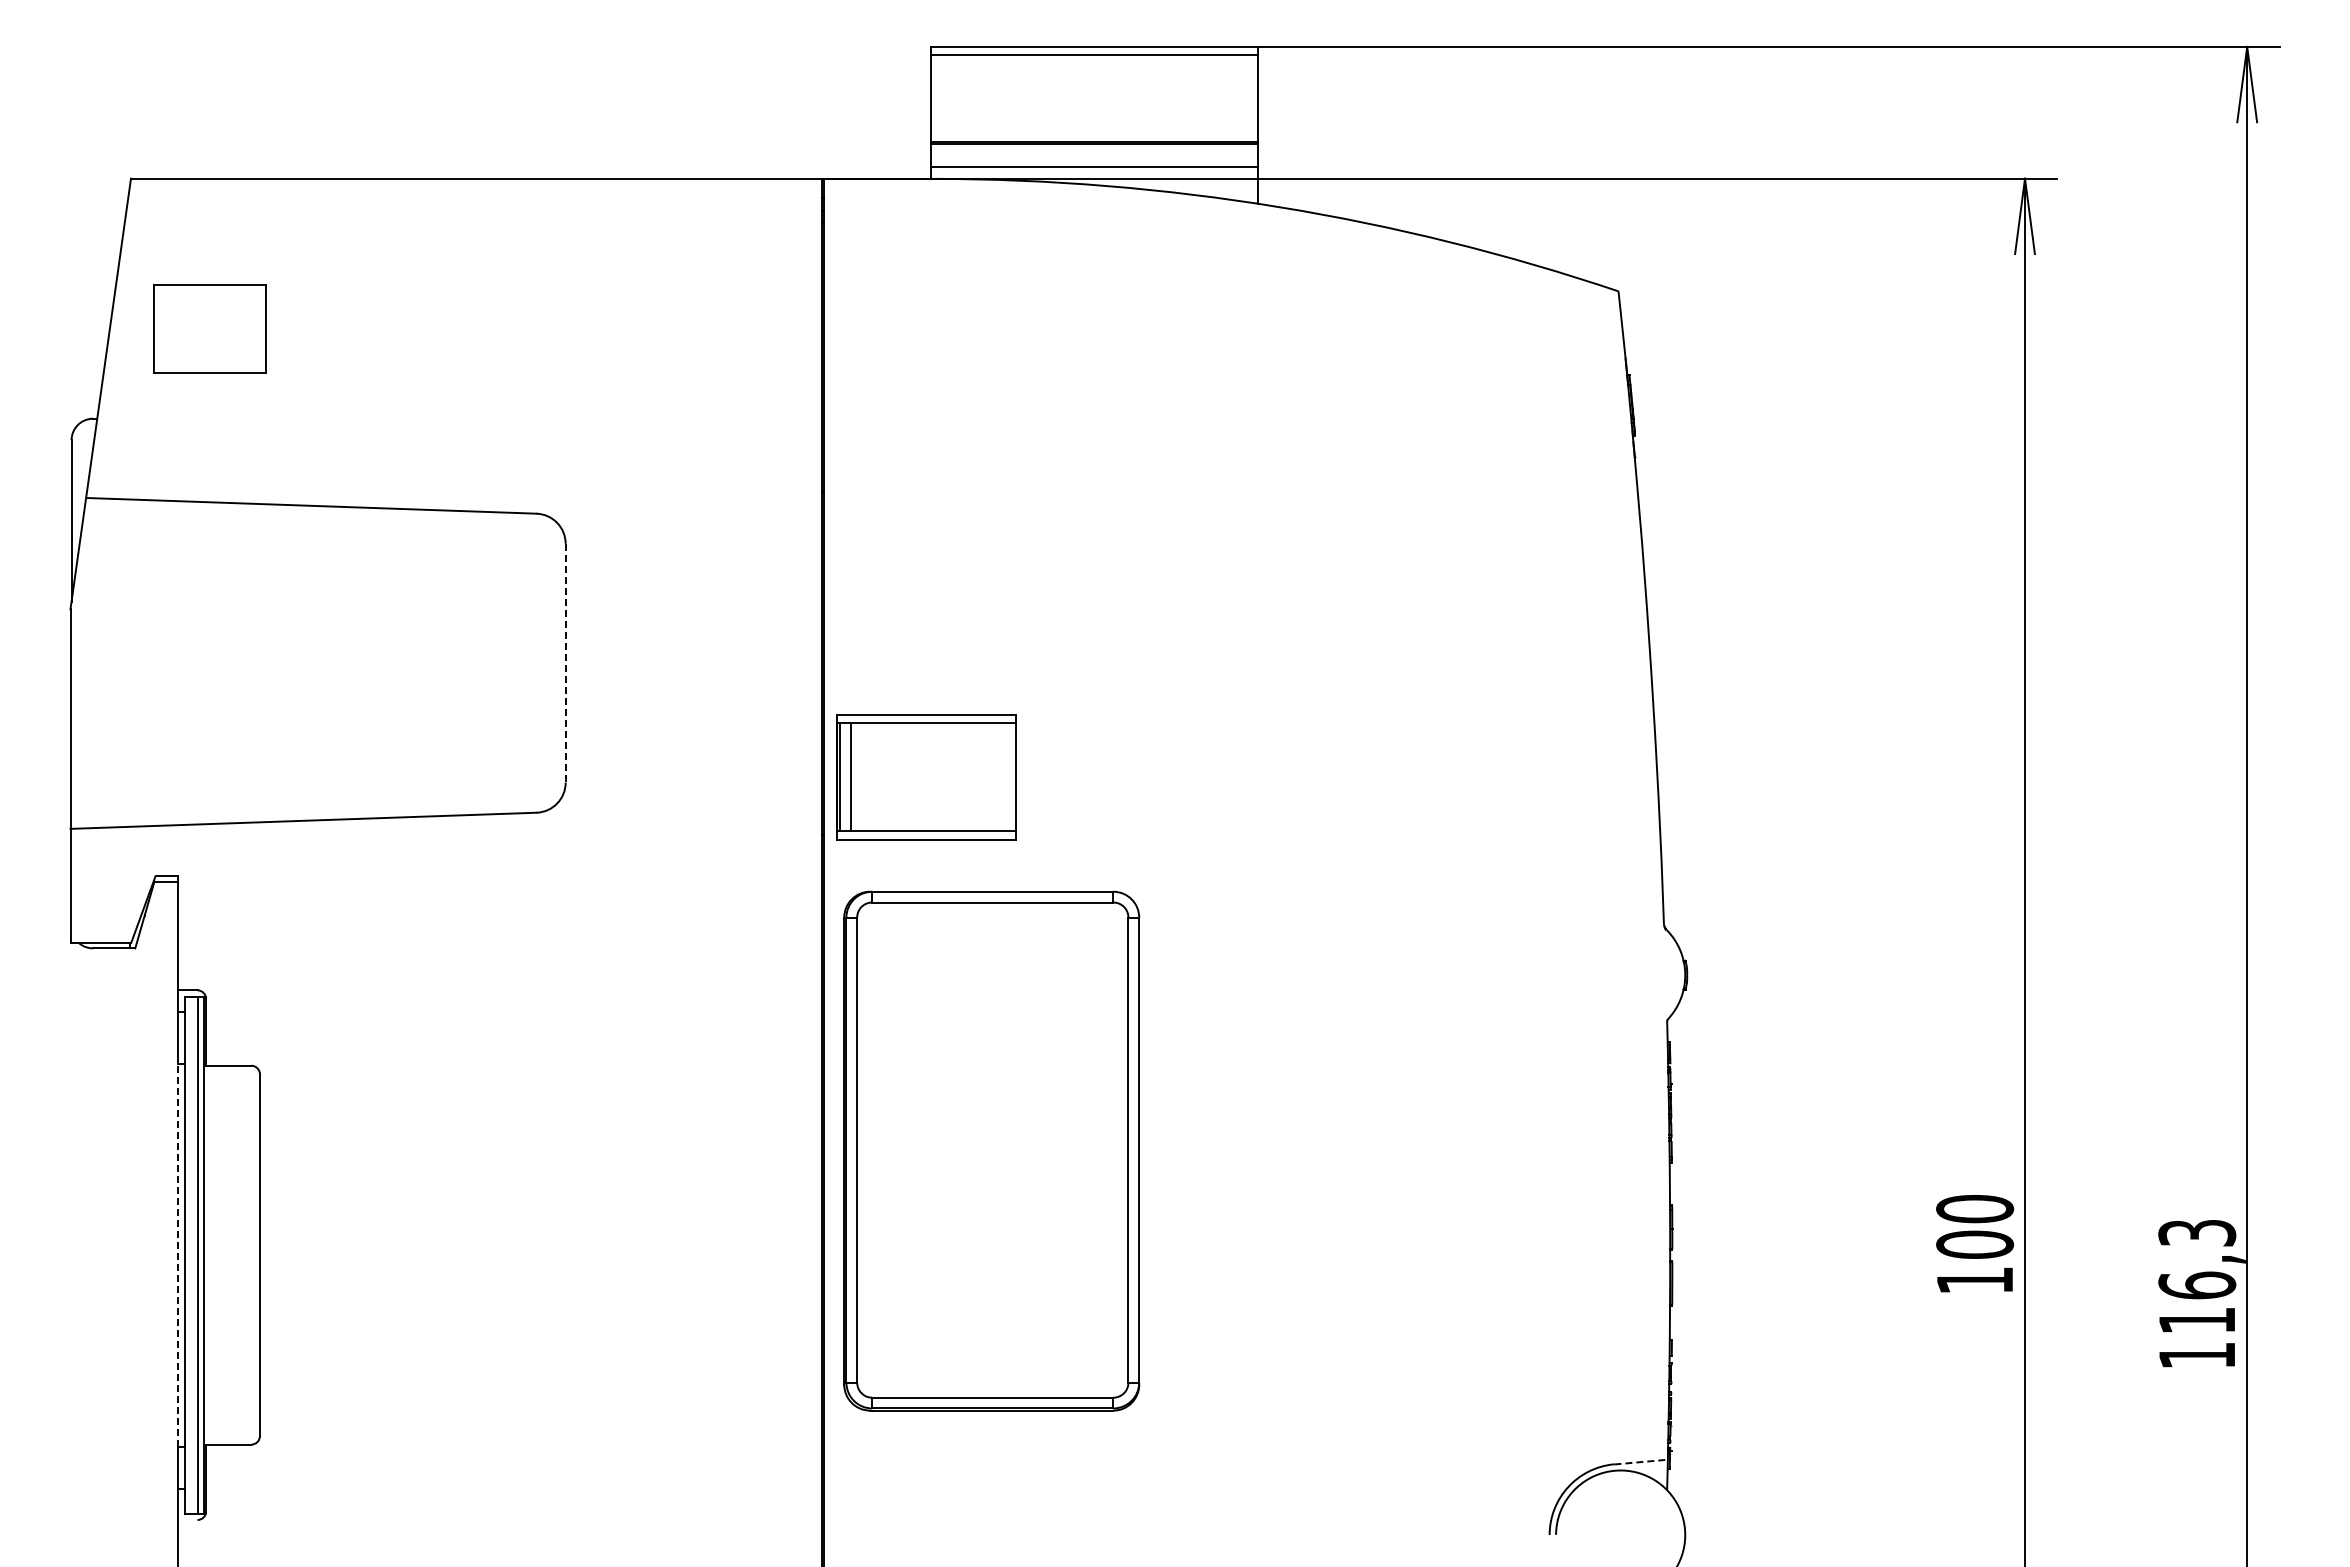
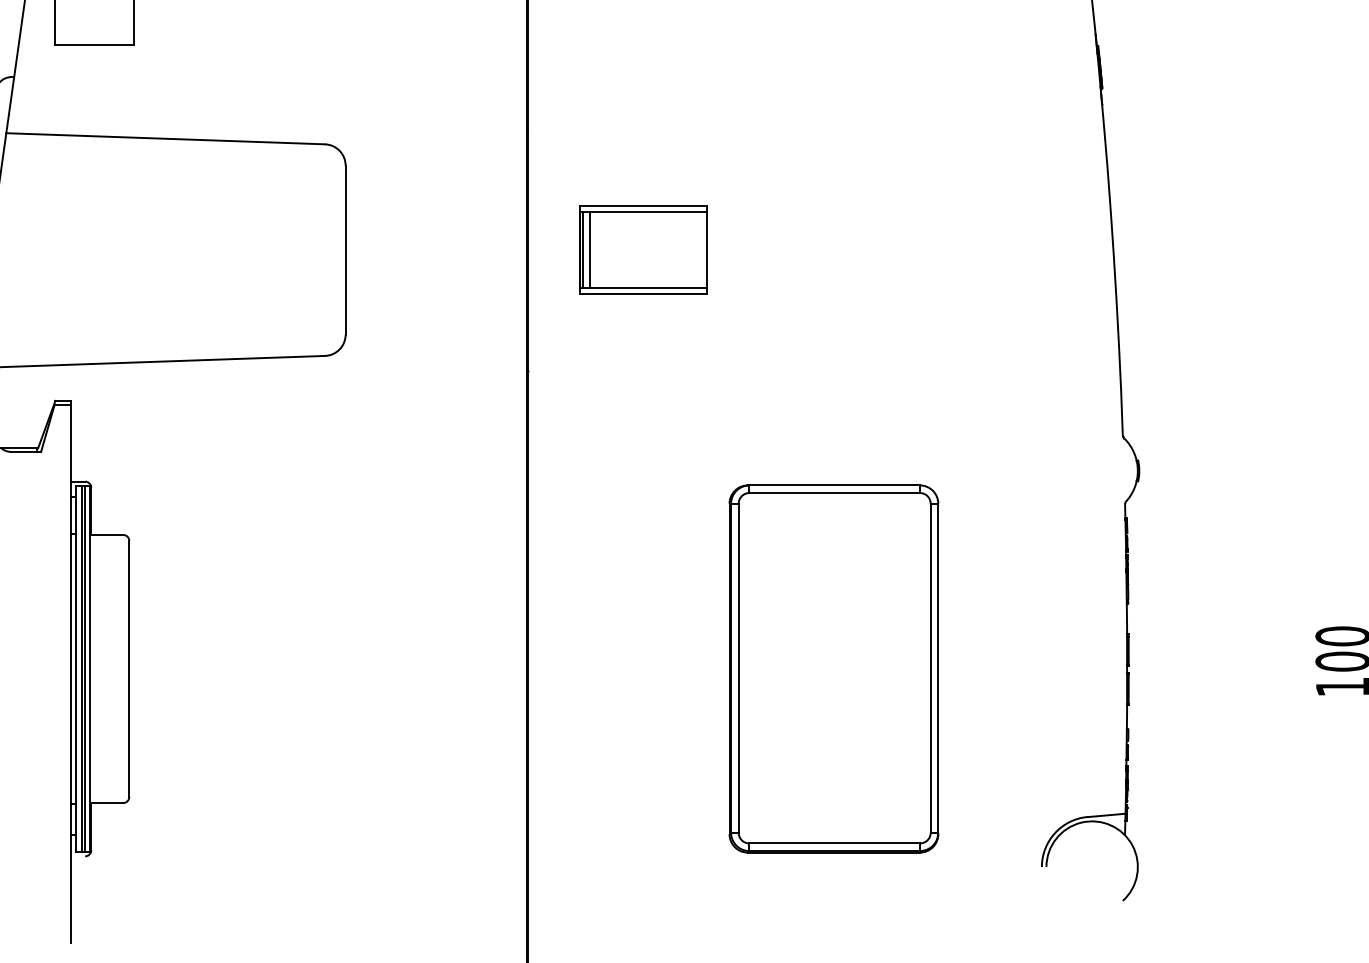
line: (565, 663) -> (345, 250), dashed -> solid
part: (926, 777) -> (643, 250), moved
part: (991, 1150) -> (833, 668), moved
line: (178, 1254) -> (71, 668), dashed -> solid
line: (193, 1254) -> (82, 668), added
line: (1641, 1462) -> (1106, 815), dashed -> solid

